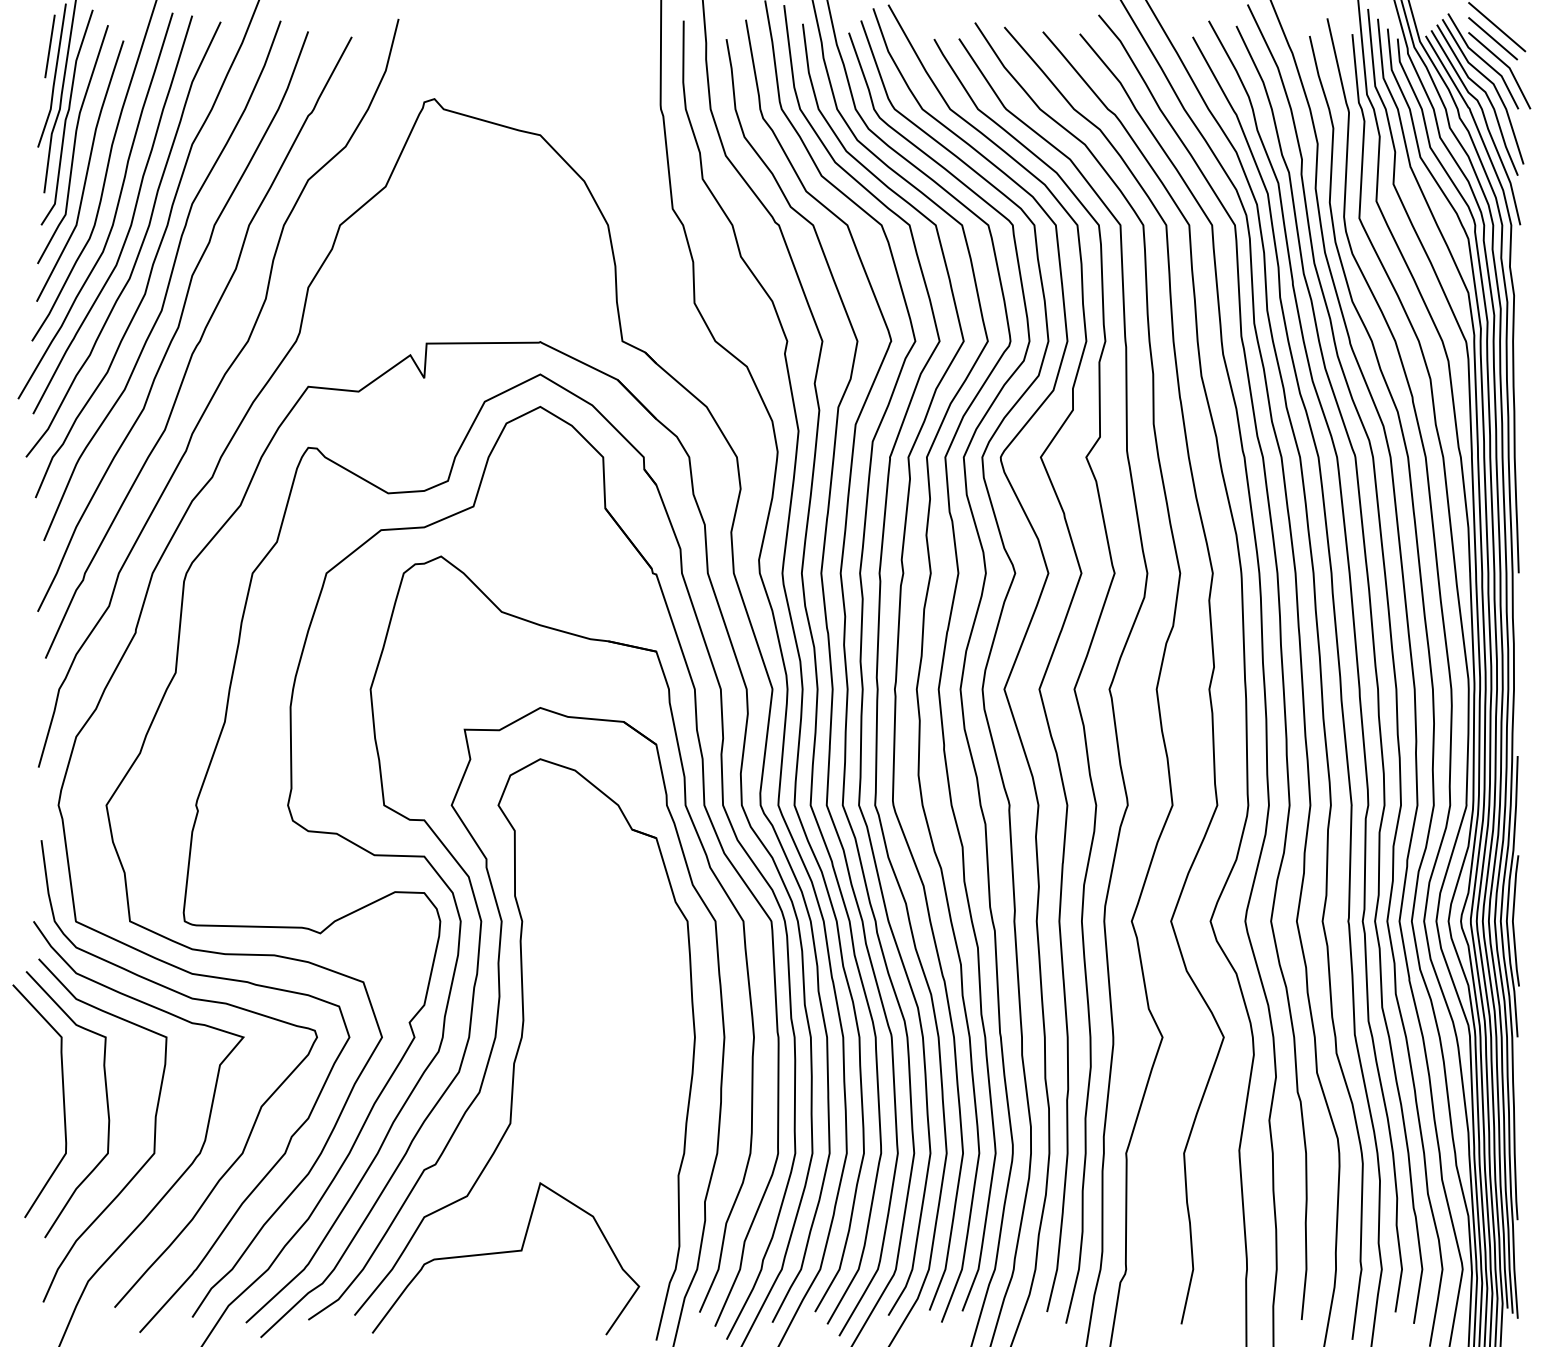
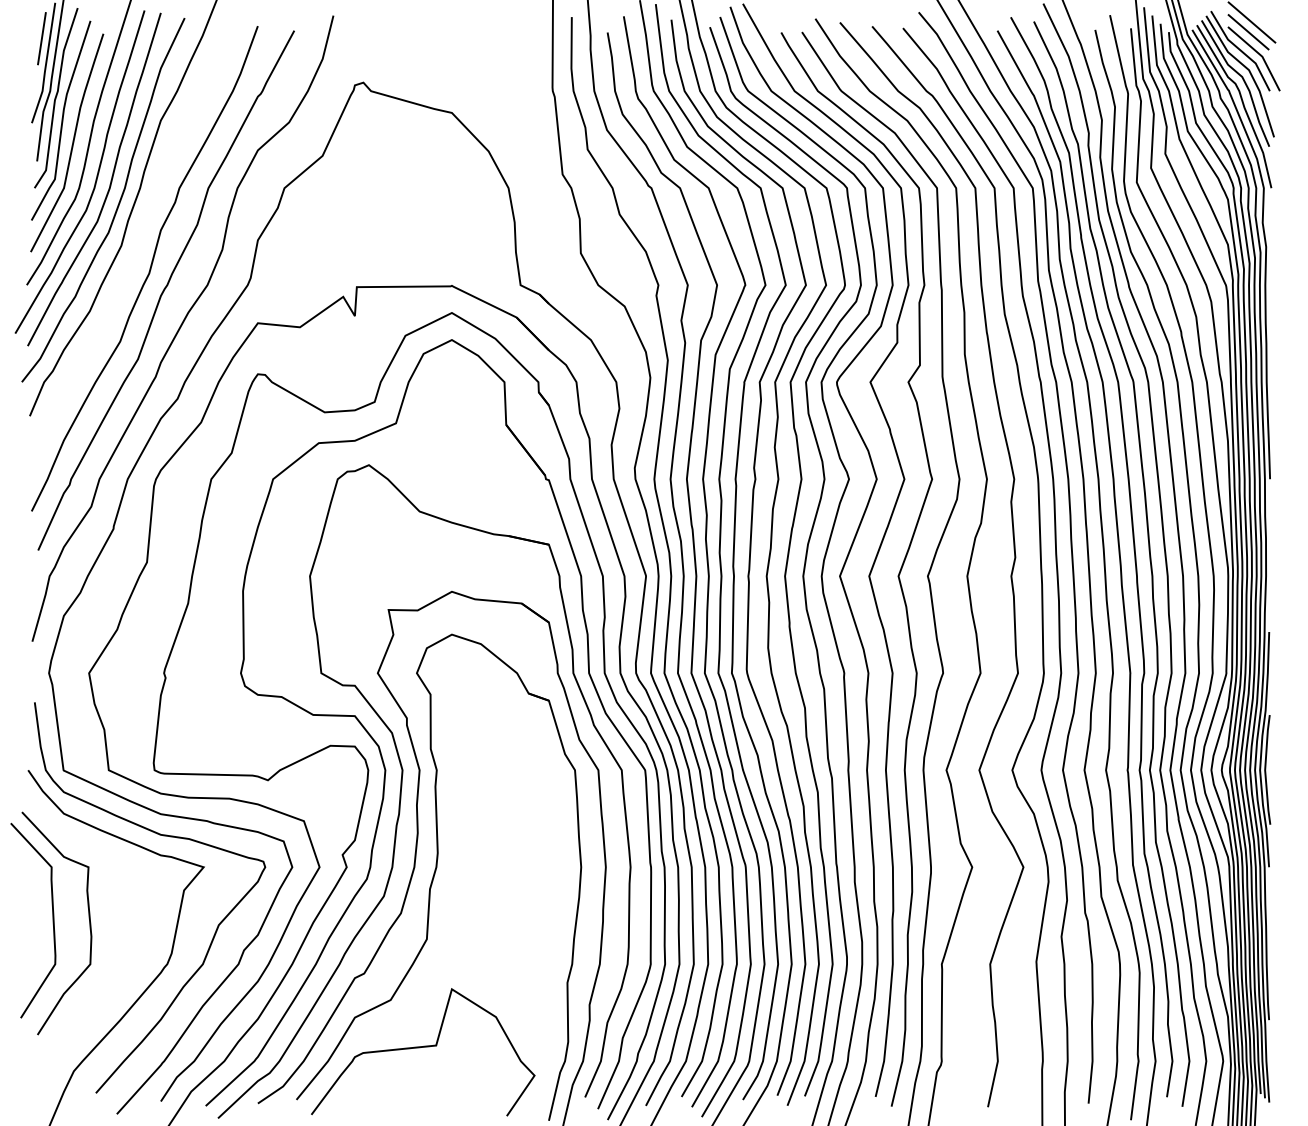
curve: (167, 281) -> (140, 235), removed
curve: (153, 1133) -> (128, 947), removed

